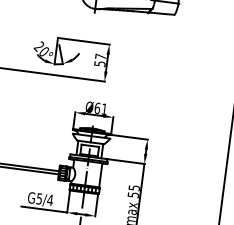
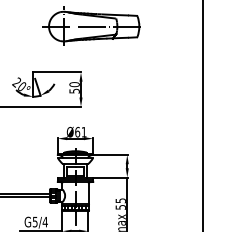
text: (100, 56) -> (74, 84), 57 -> 50

